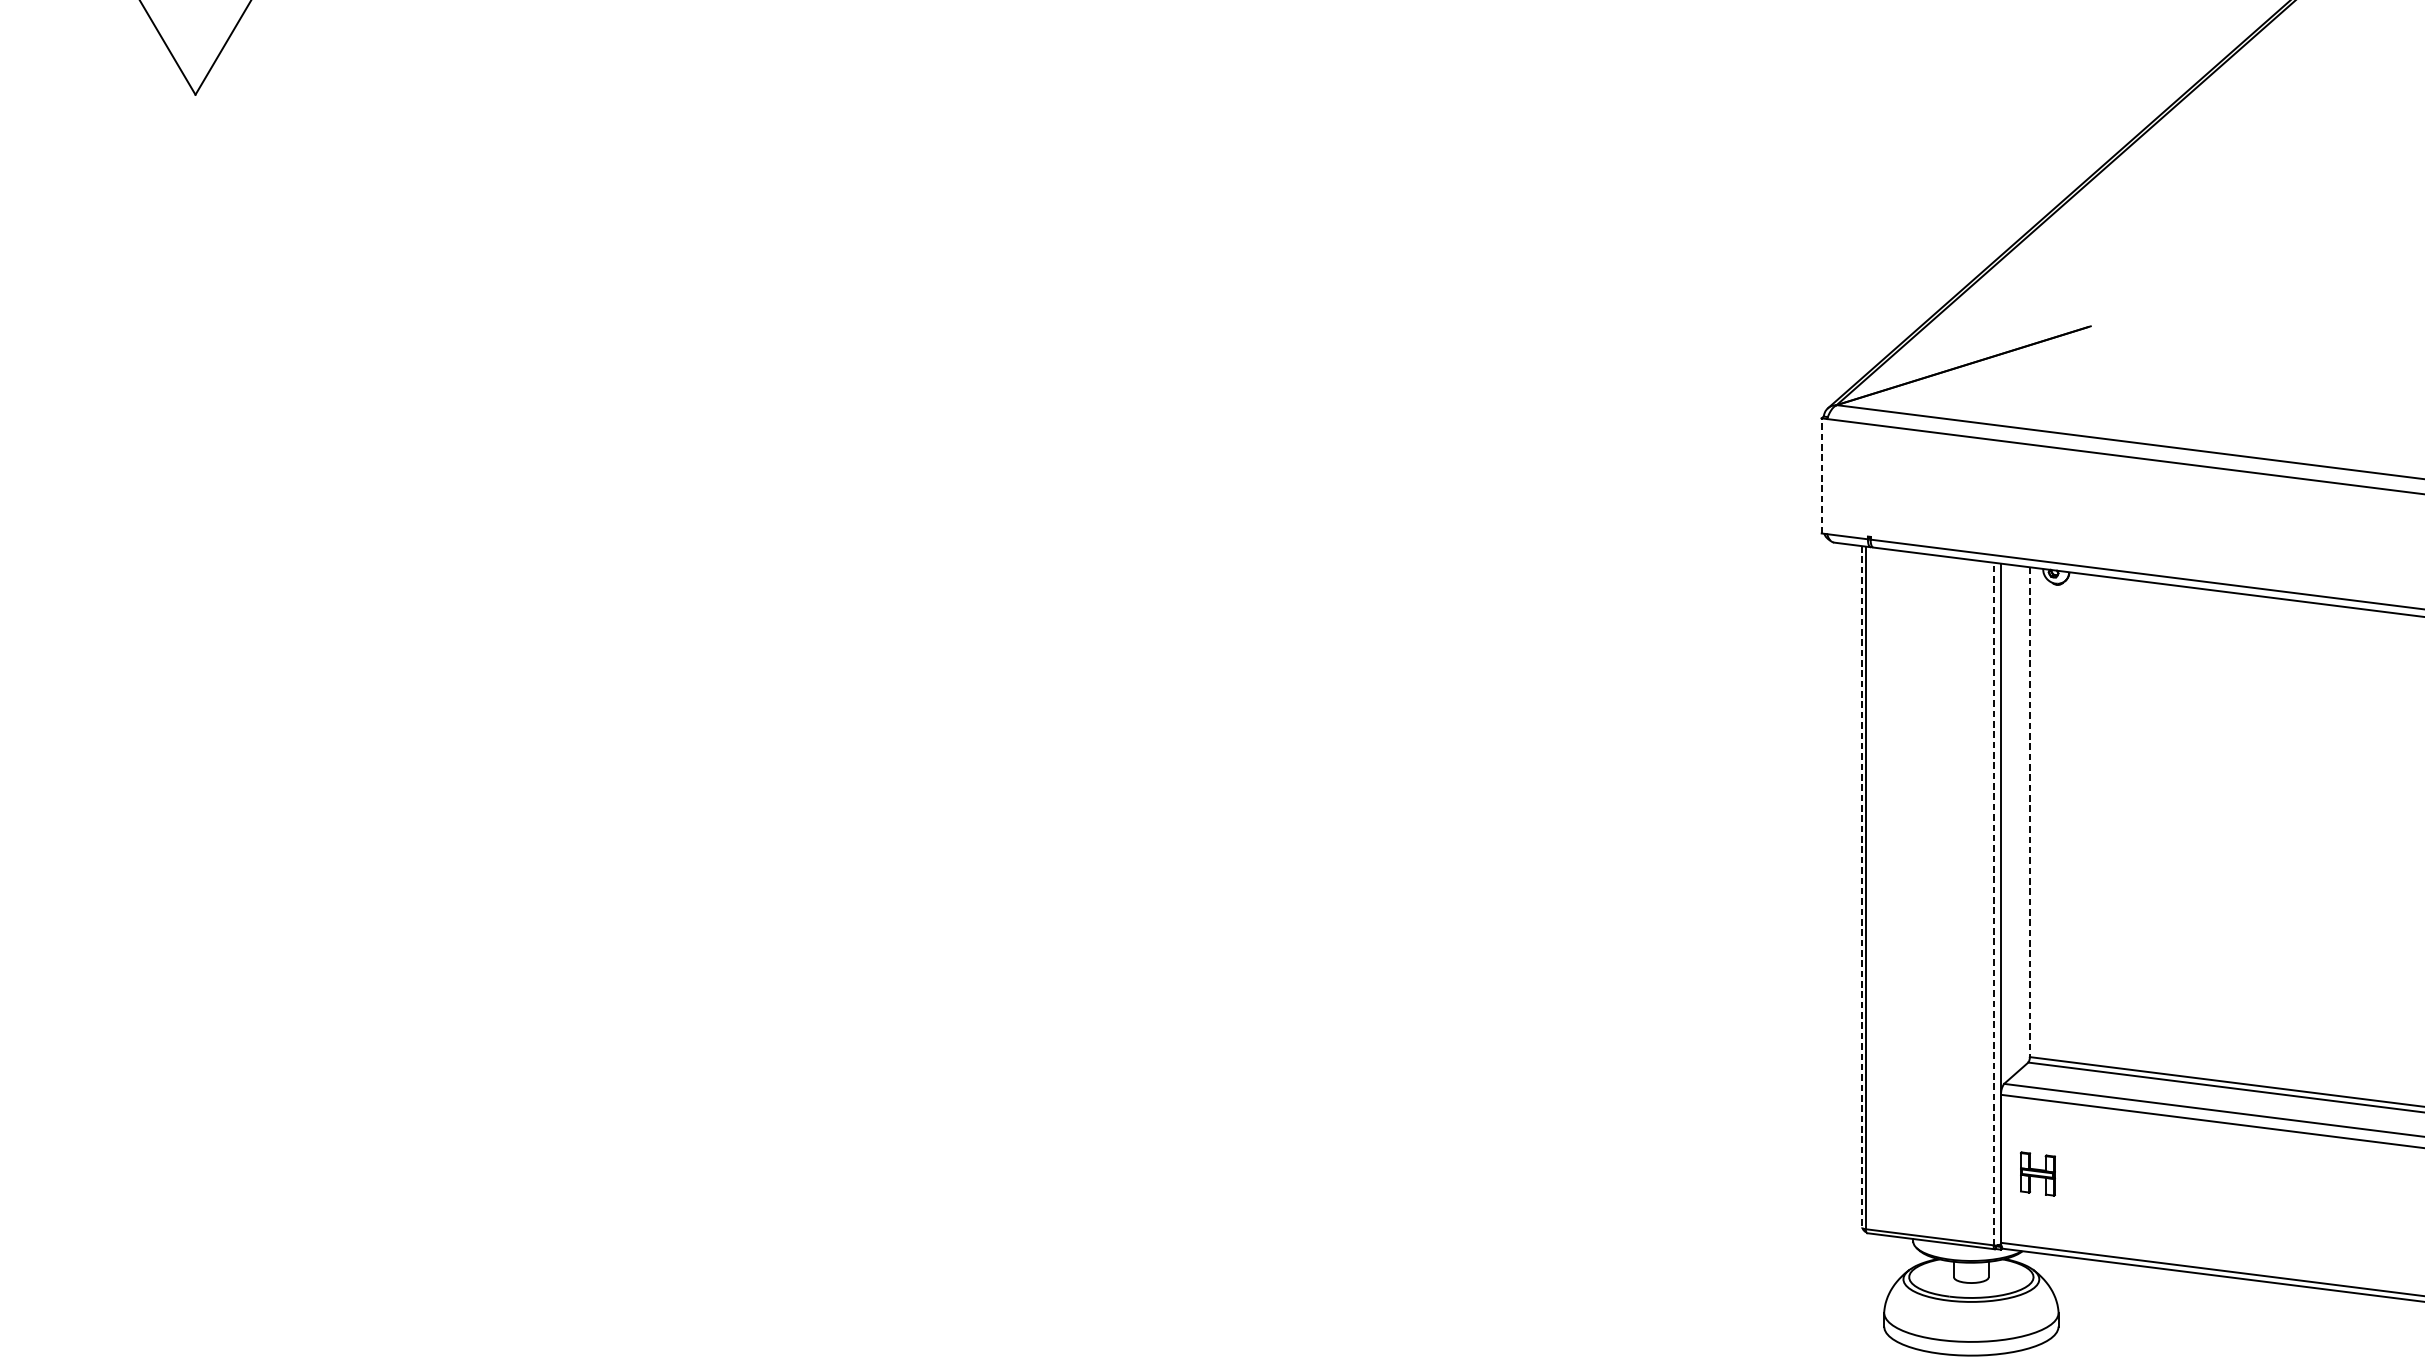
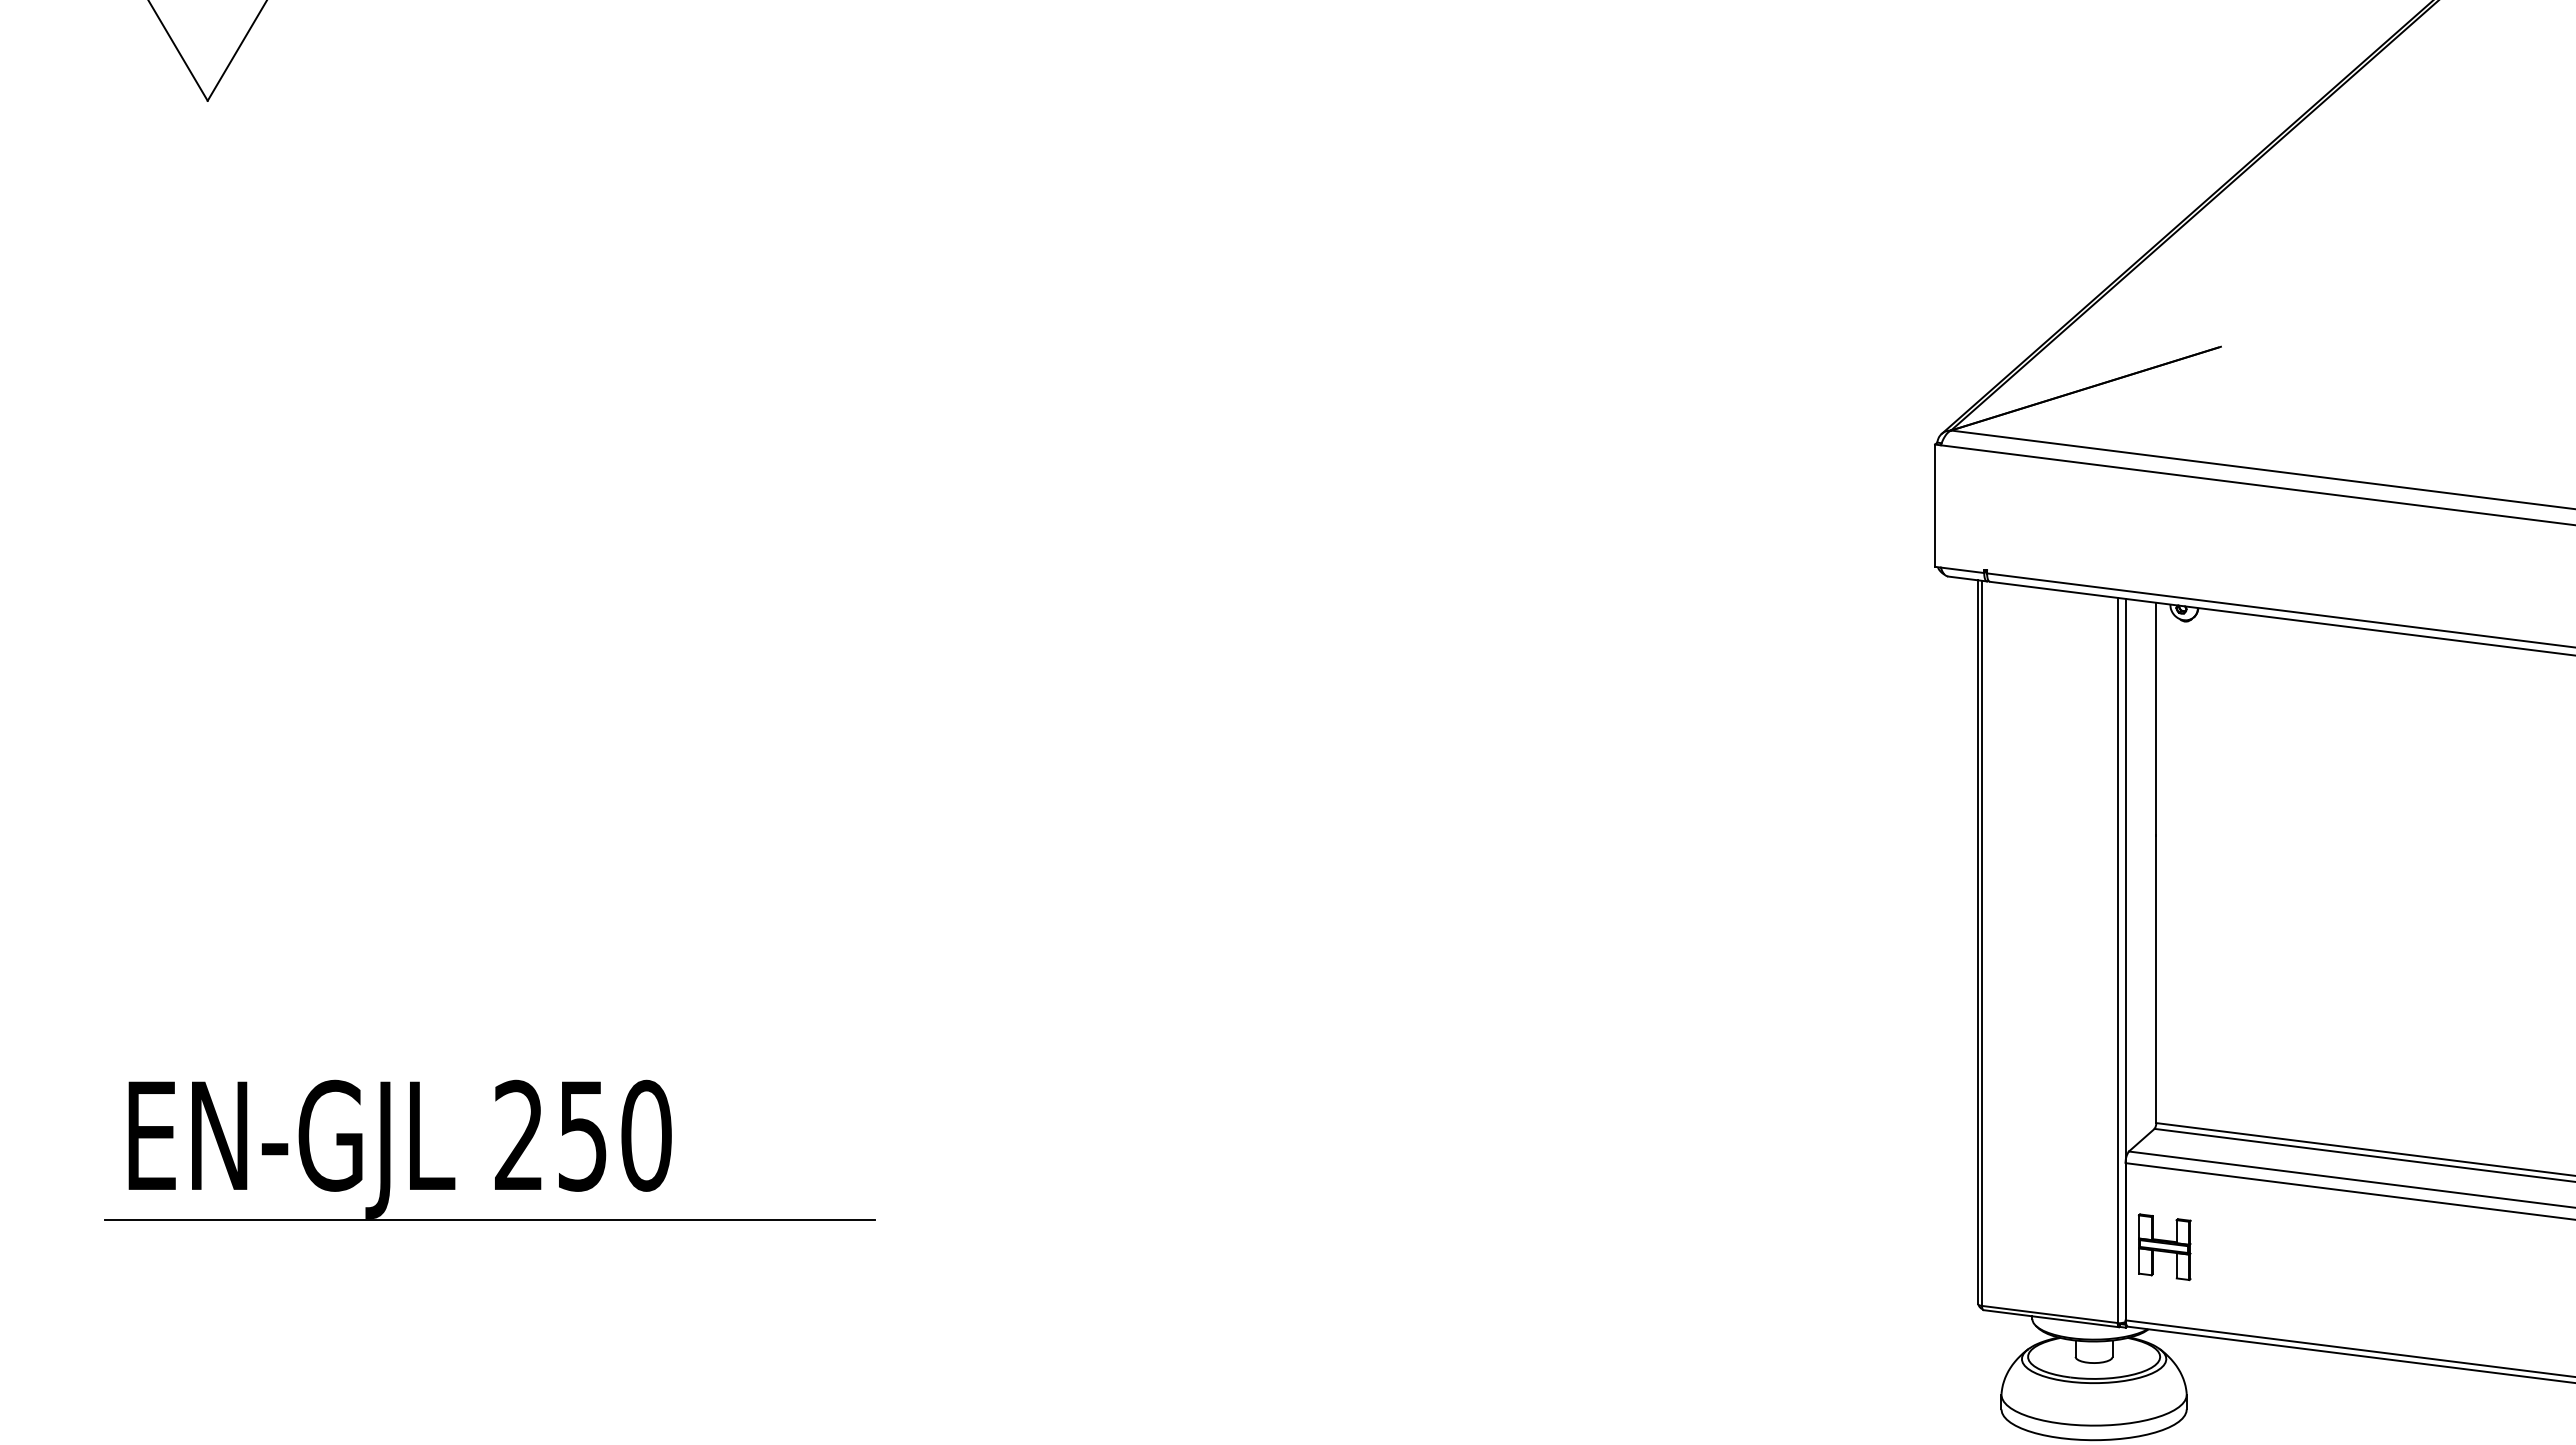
line: (1822, 475) -> (1935, 505), dashed -> solid
line: (2030, 812) -> (2156, 863), dashed -> solid
line: (1861, 887) -> (1977, 942), dashed -> solid
line: (1993, 904) -> (2117, 960), dashed -> solid
part: (476, 1091) -> (506, 1159), added
part: (2037, 1174) -> (2164, 1247), size x1.43

